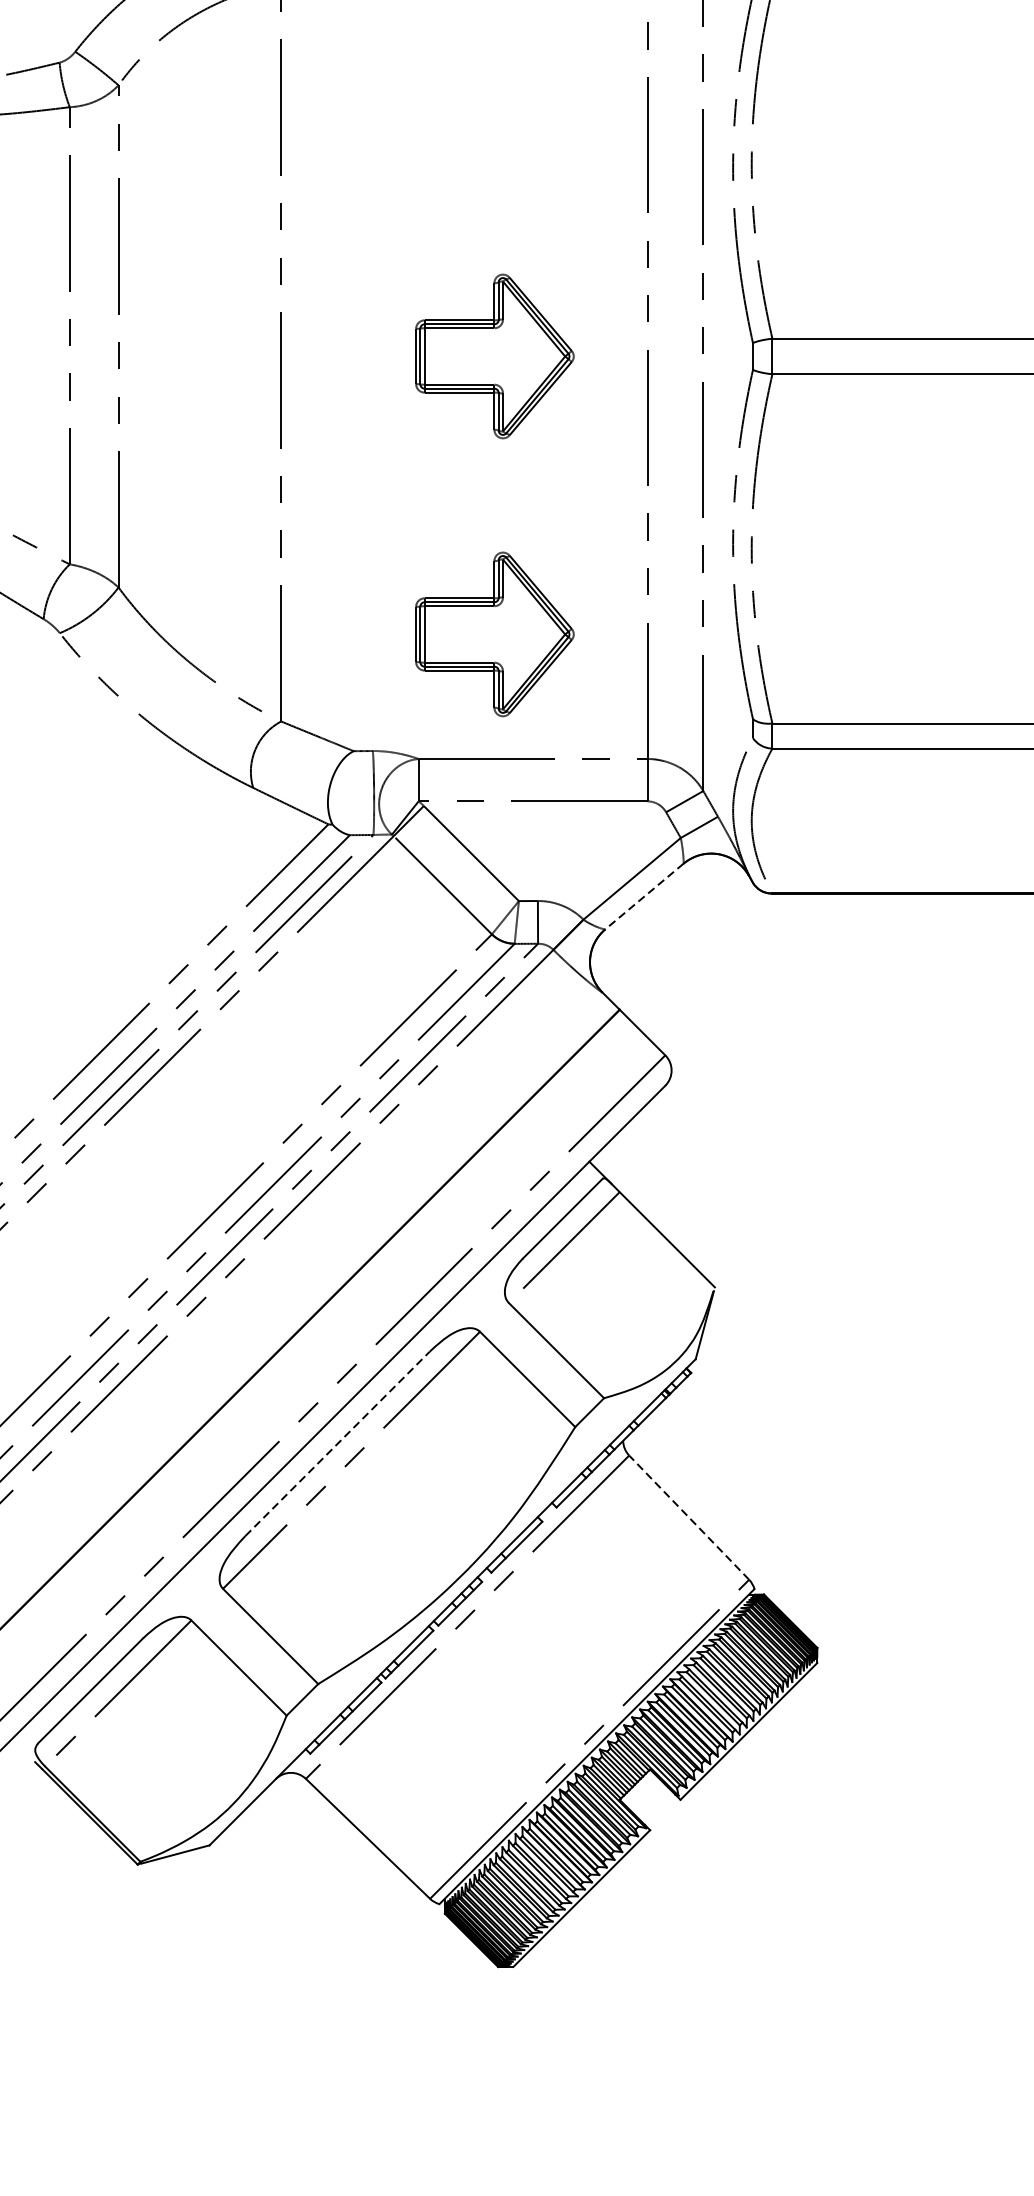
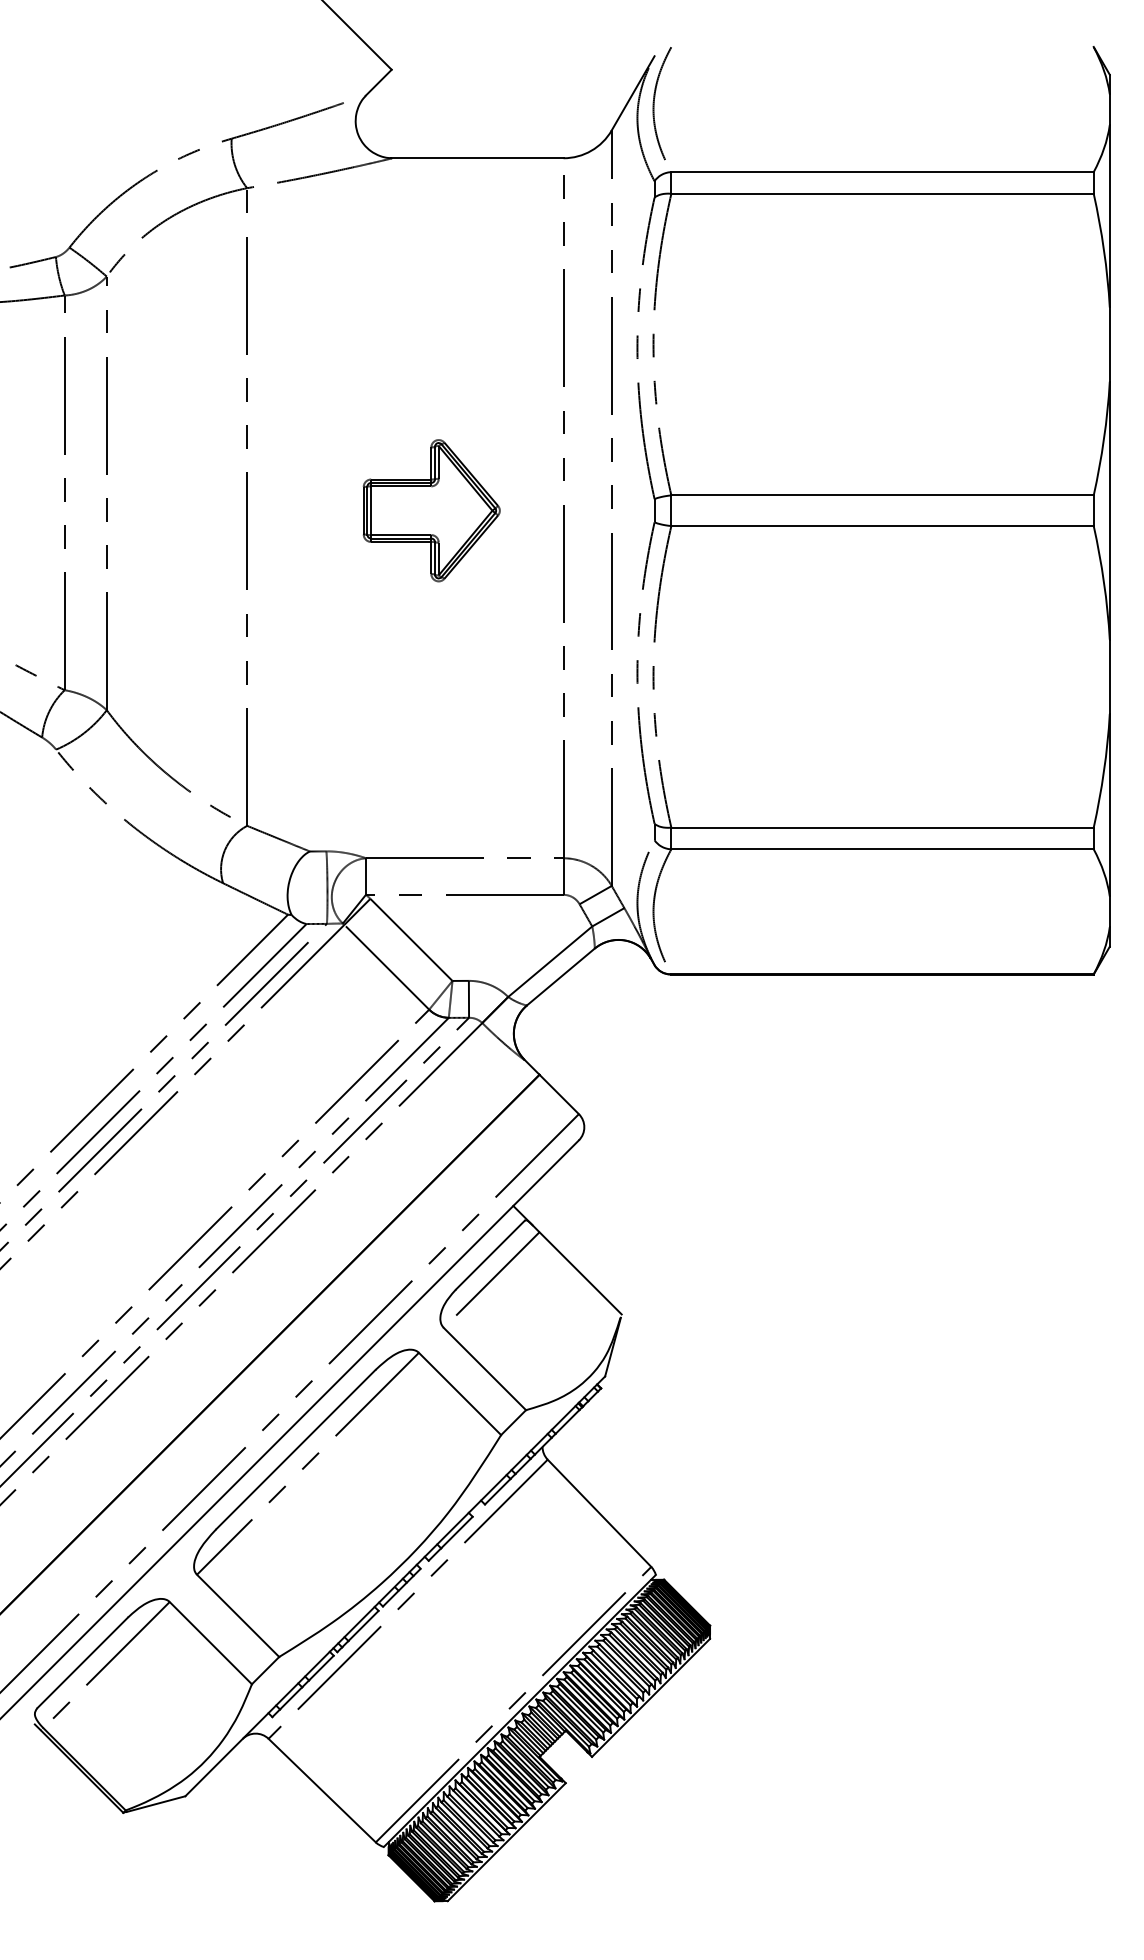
part: (494, 634) -> (431, 750), removed
line: (644, 897) -> (560, 977), dashed -> solid
line: (338, 1443) -> (296, 1449), dashed -> solid
line: (689, 1517) -> (599, 1513), dashed -> solid

